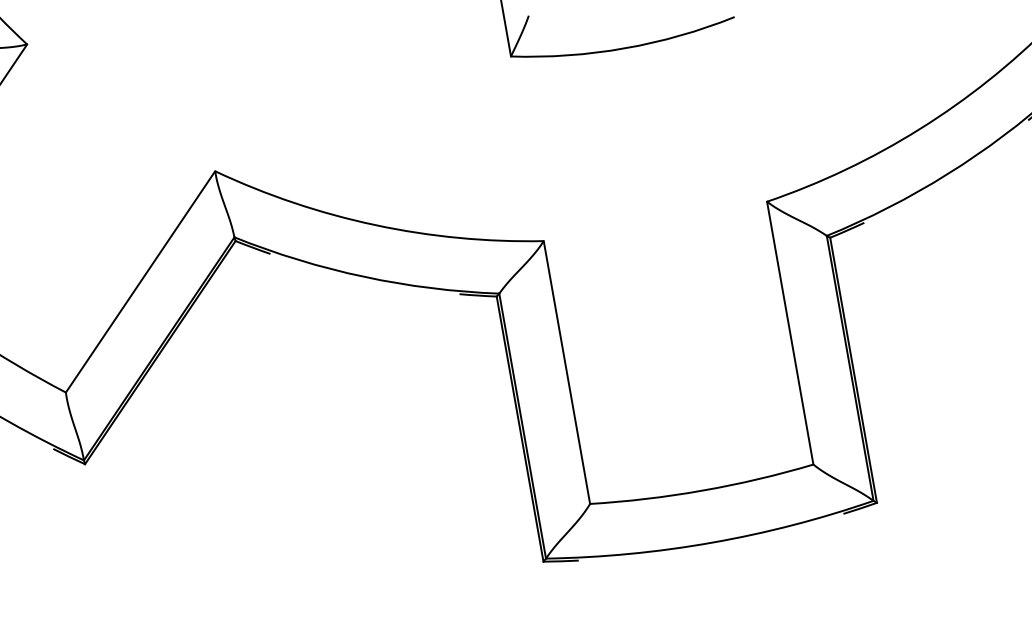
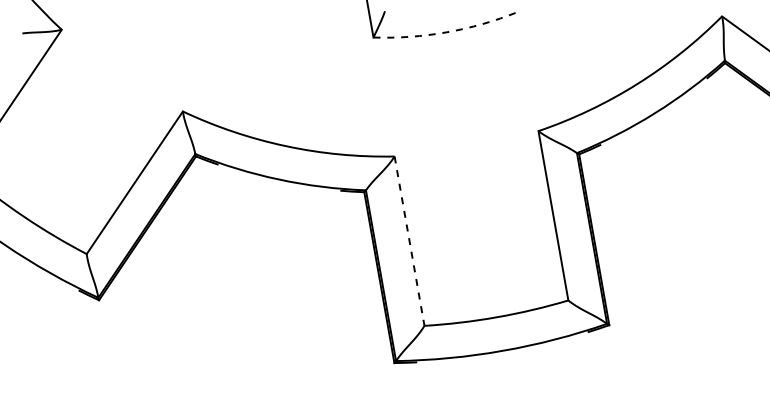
arc: (624, 48) -> (446, 32), solid -> dashed
line: (566, 373) -> (409, 241), solid -> dashed

